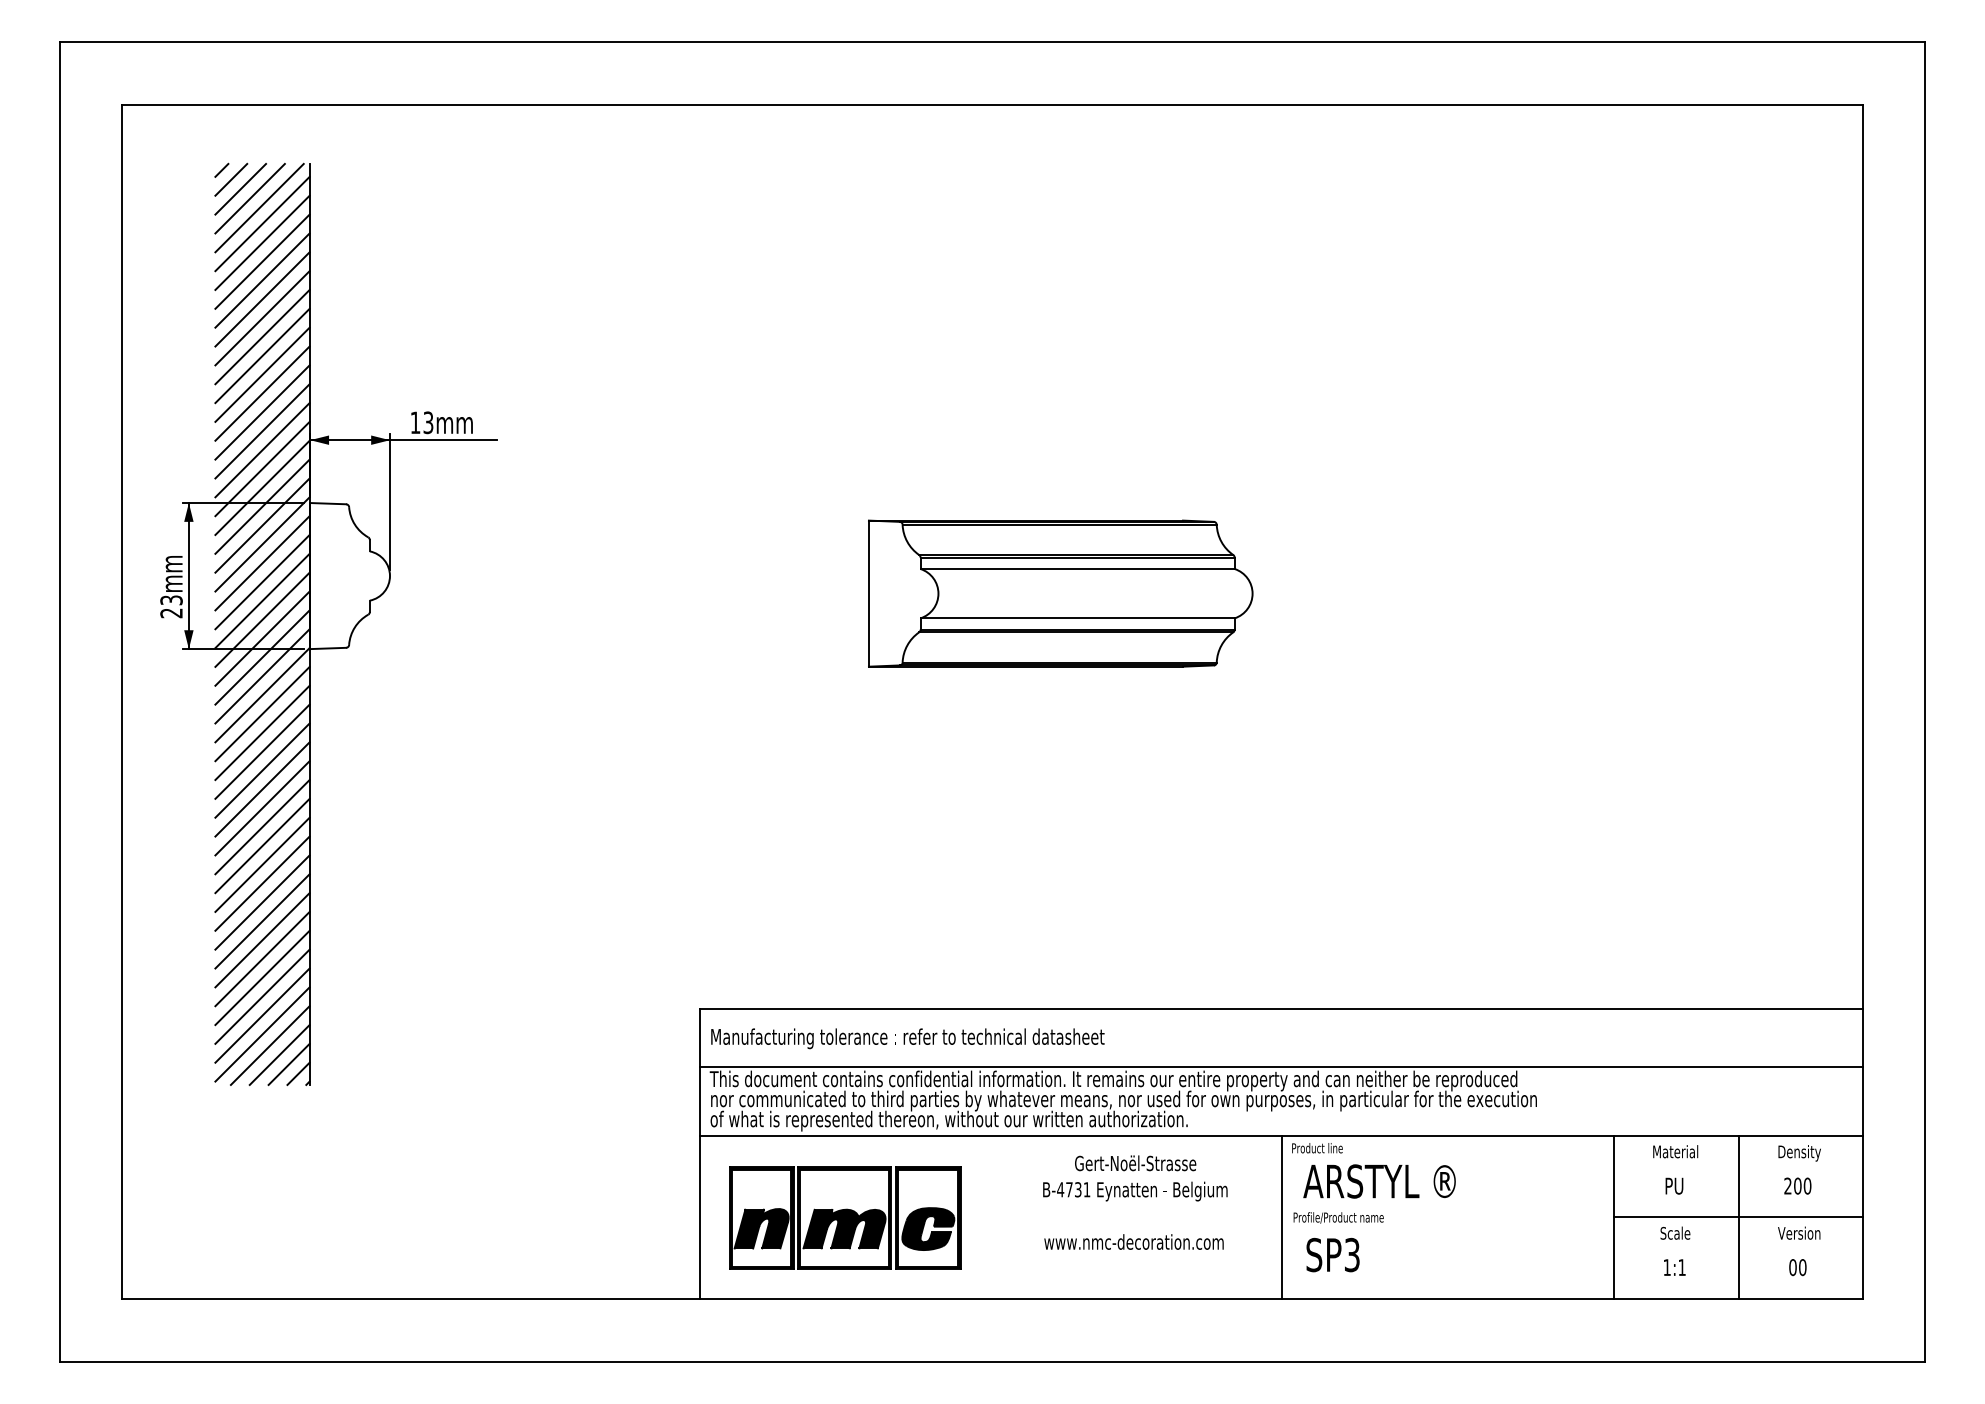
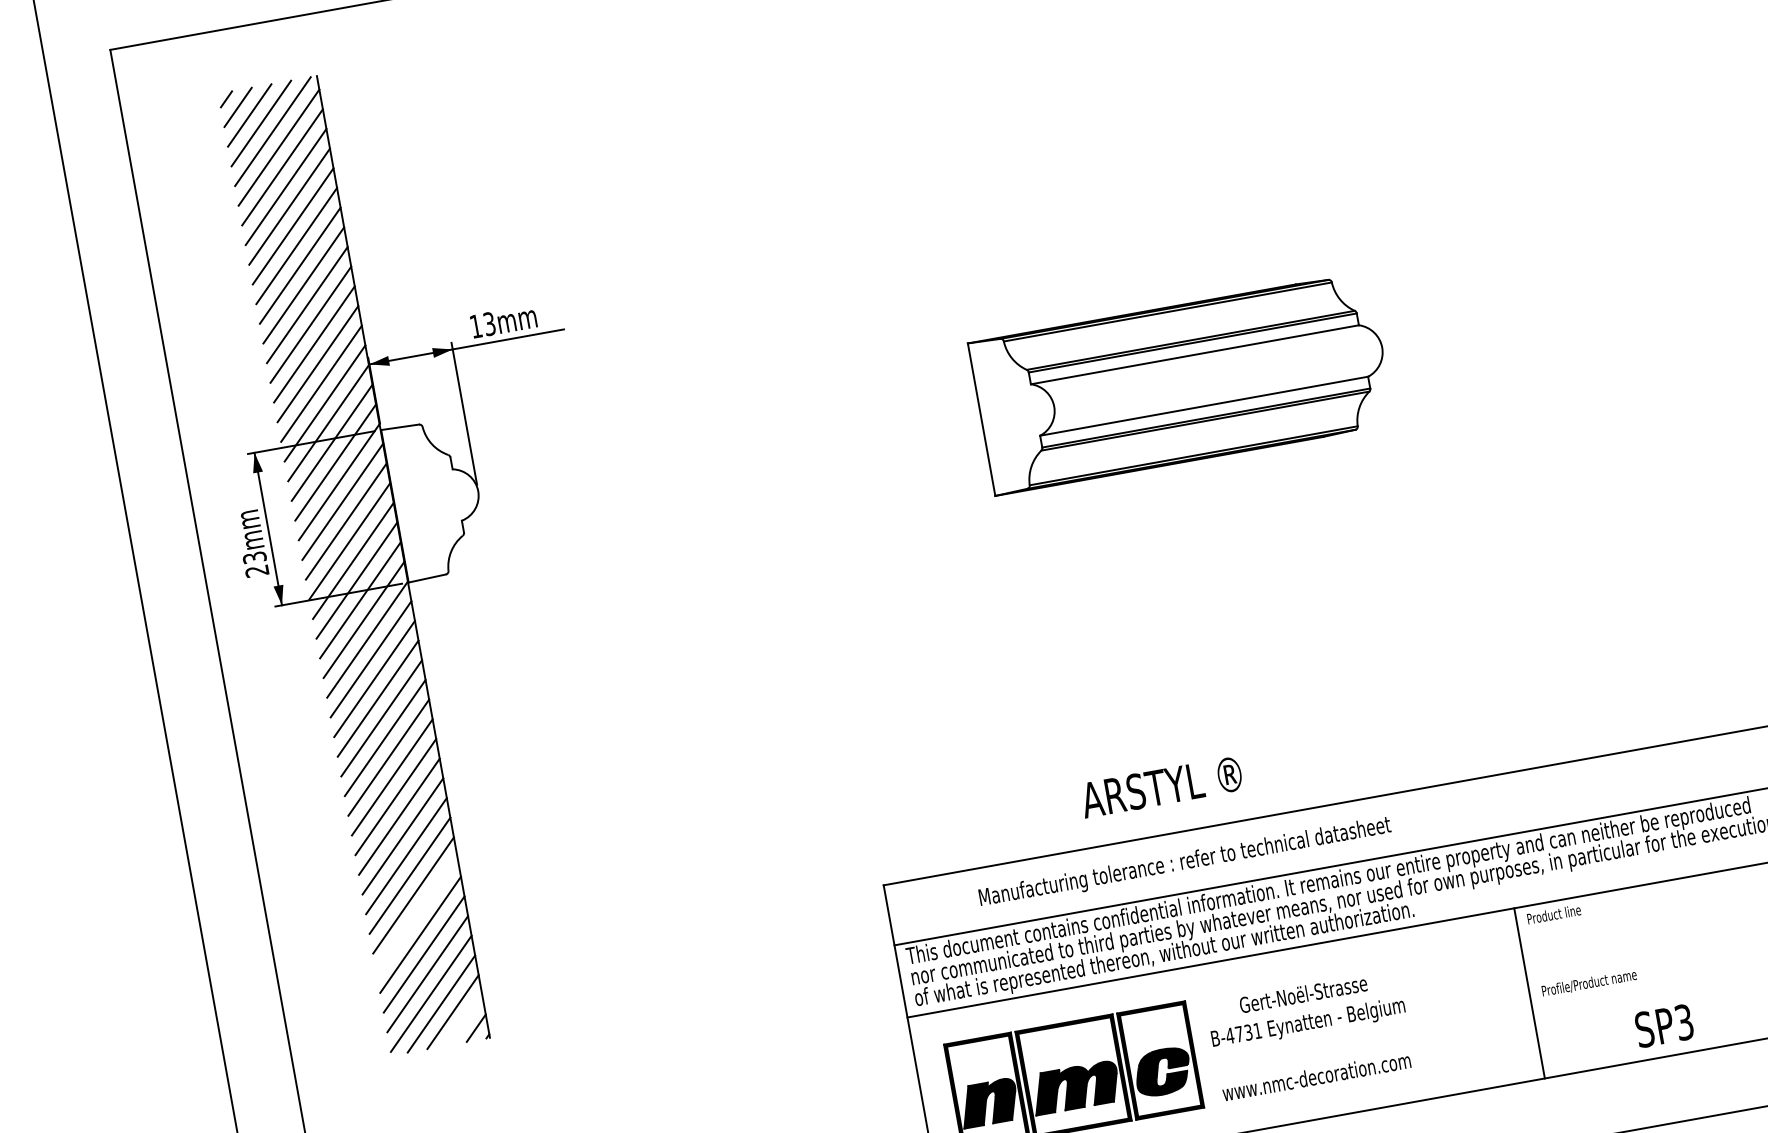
line: (262, 958) -> (416, 914), removed
text: (907, 1038) -> (1184, 862), moved
line: (288, 1063) -> (463, 1019), removed
text: (1379, 1181) -> (1161, 787), moved
text: (1135, 1202) -> (1310, 1035), moved
text: (1332, 1254) -> (1663, 1025), moved

